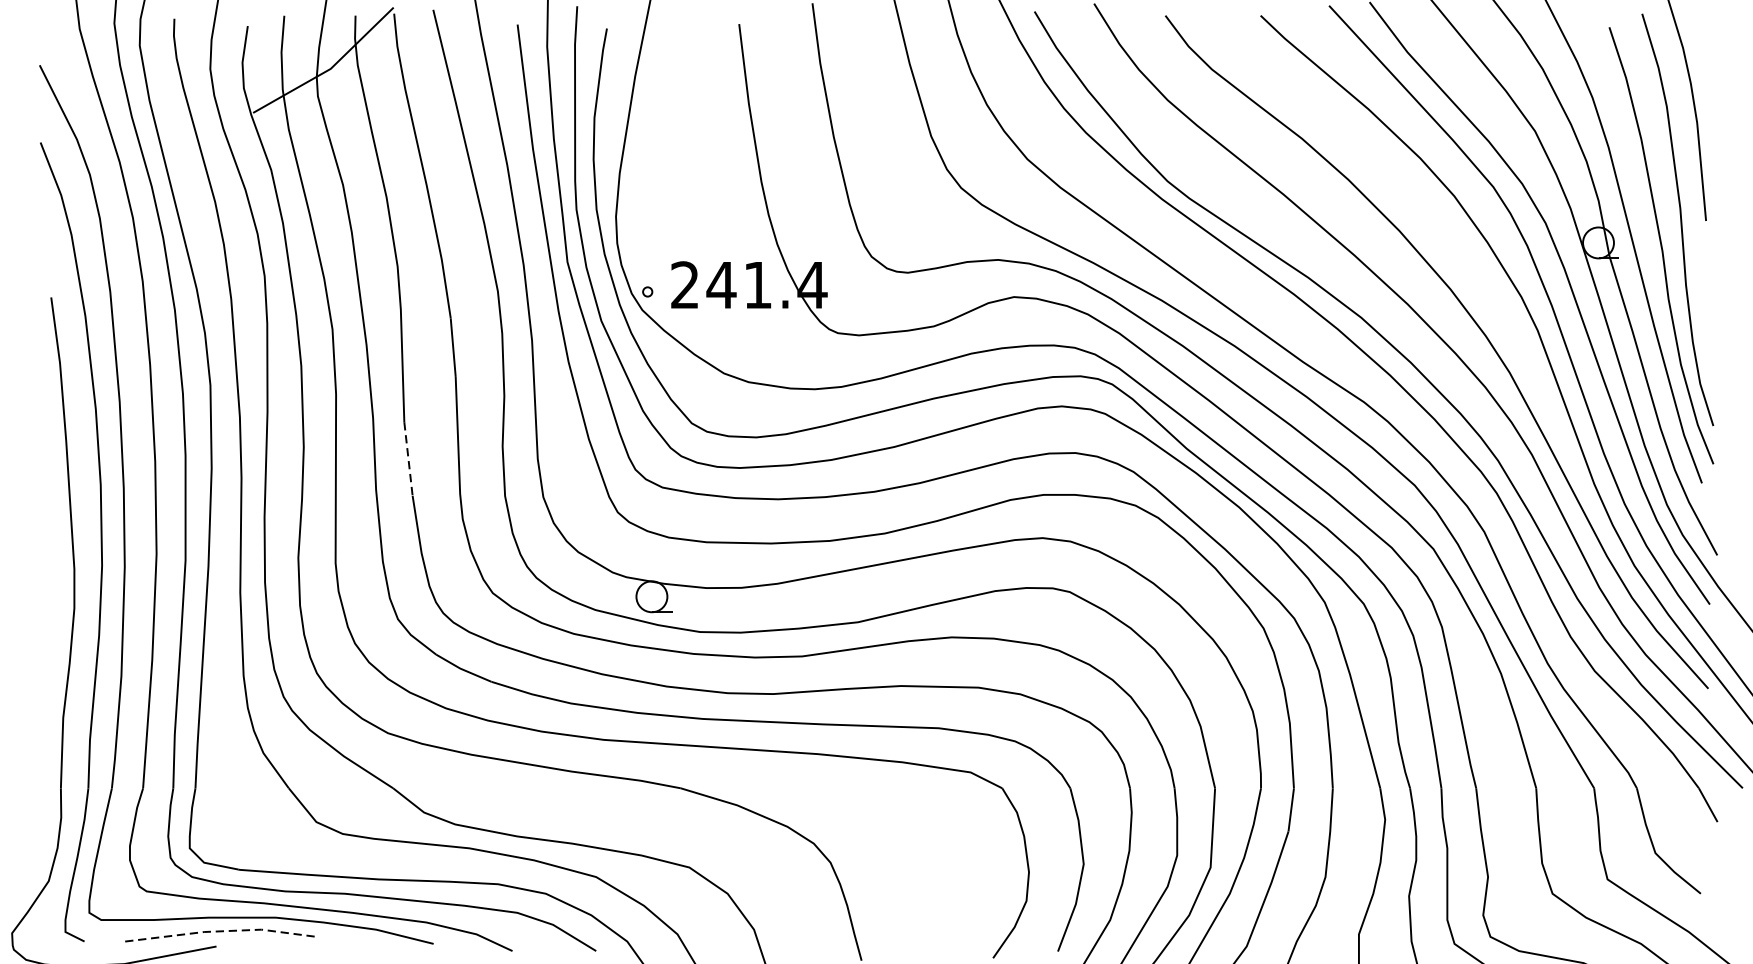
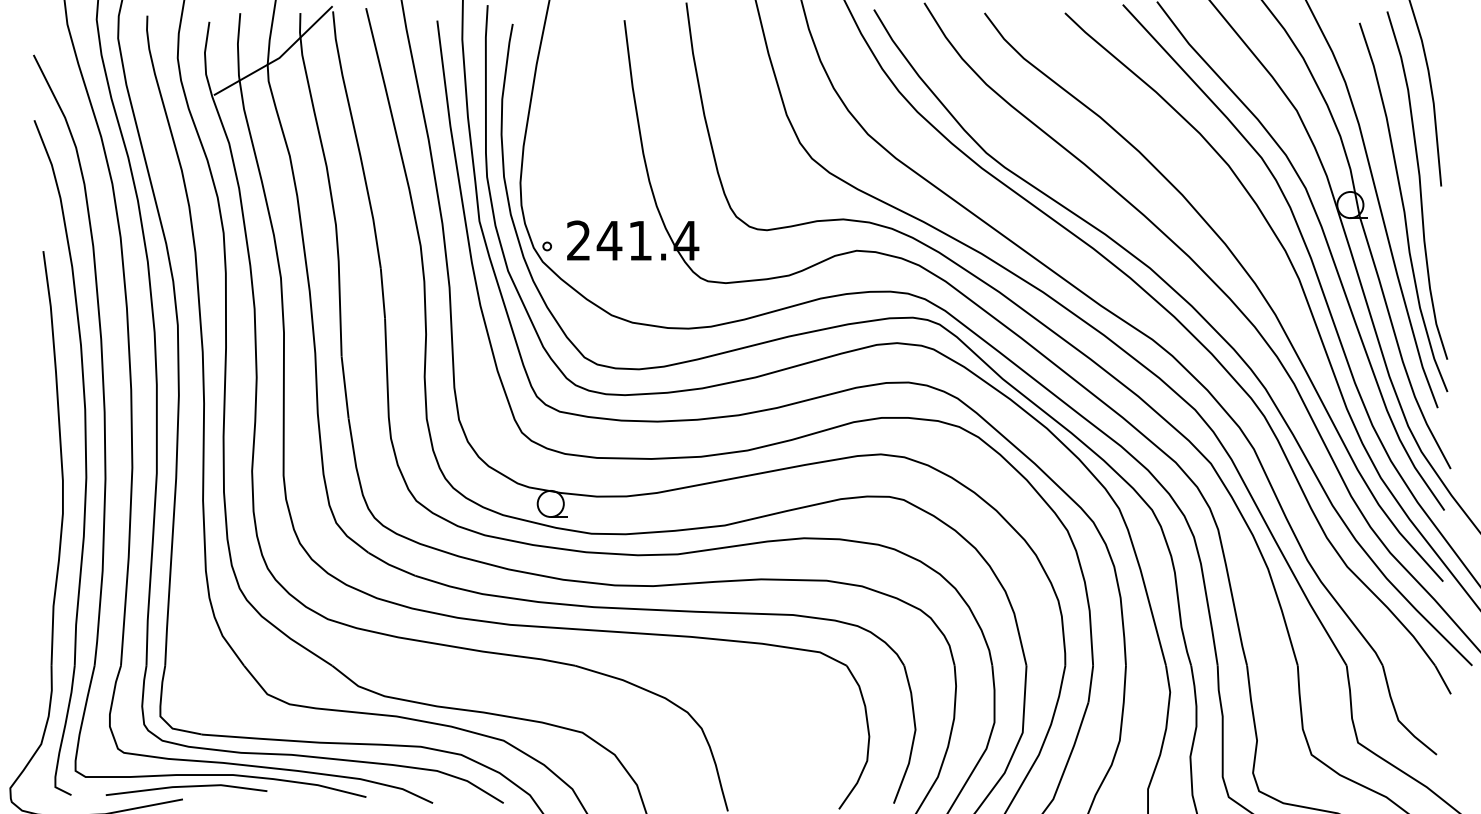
line: (408, 460) -> (345, 388), dashed -> solid
line: (220, 931) -> (186, 786), dashed -> solid

